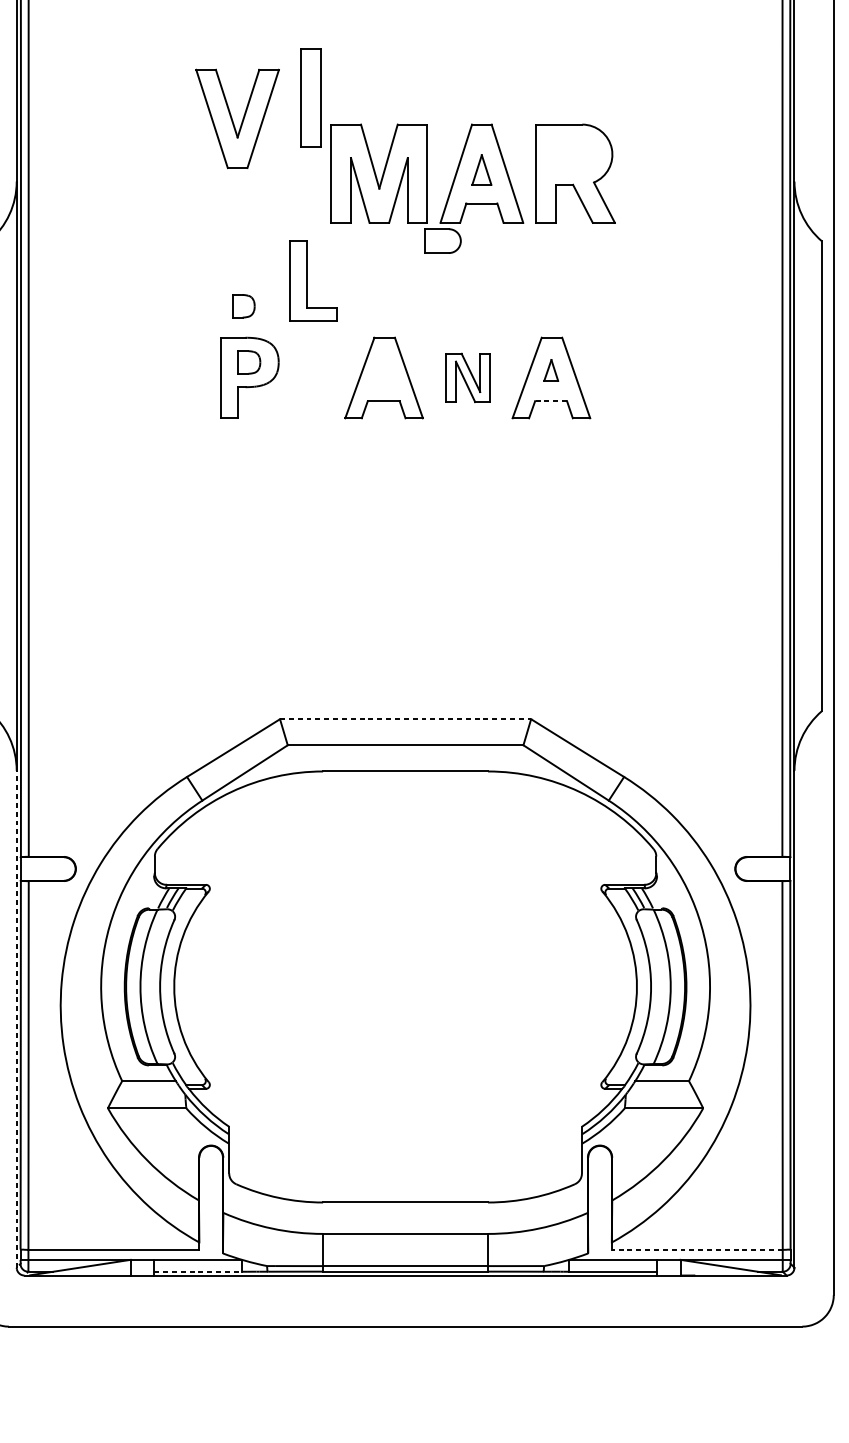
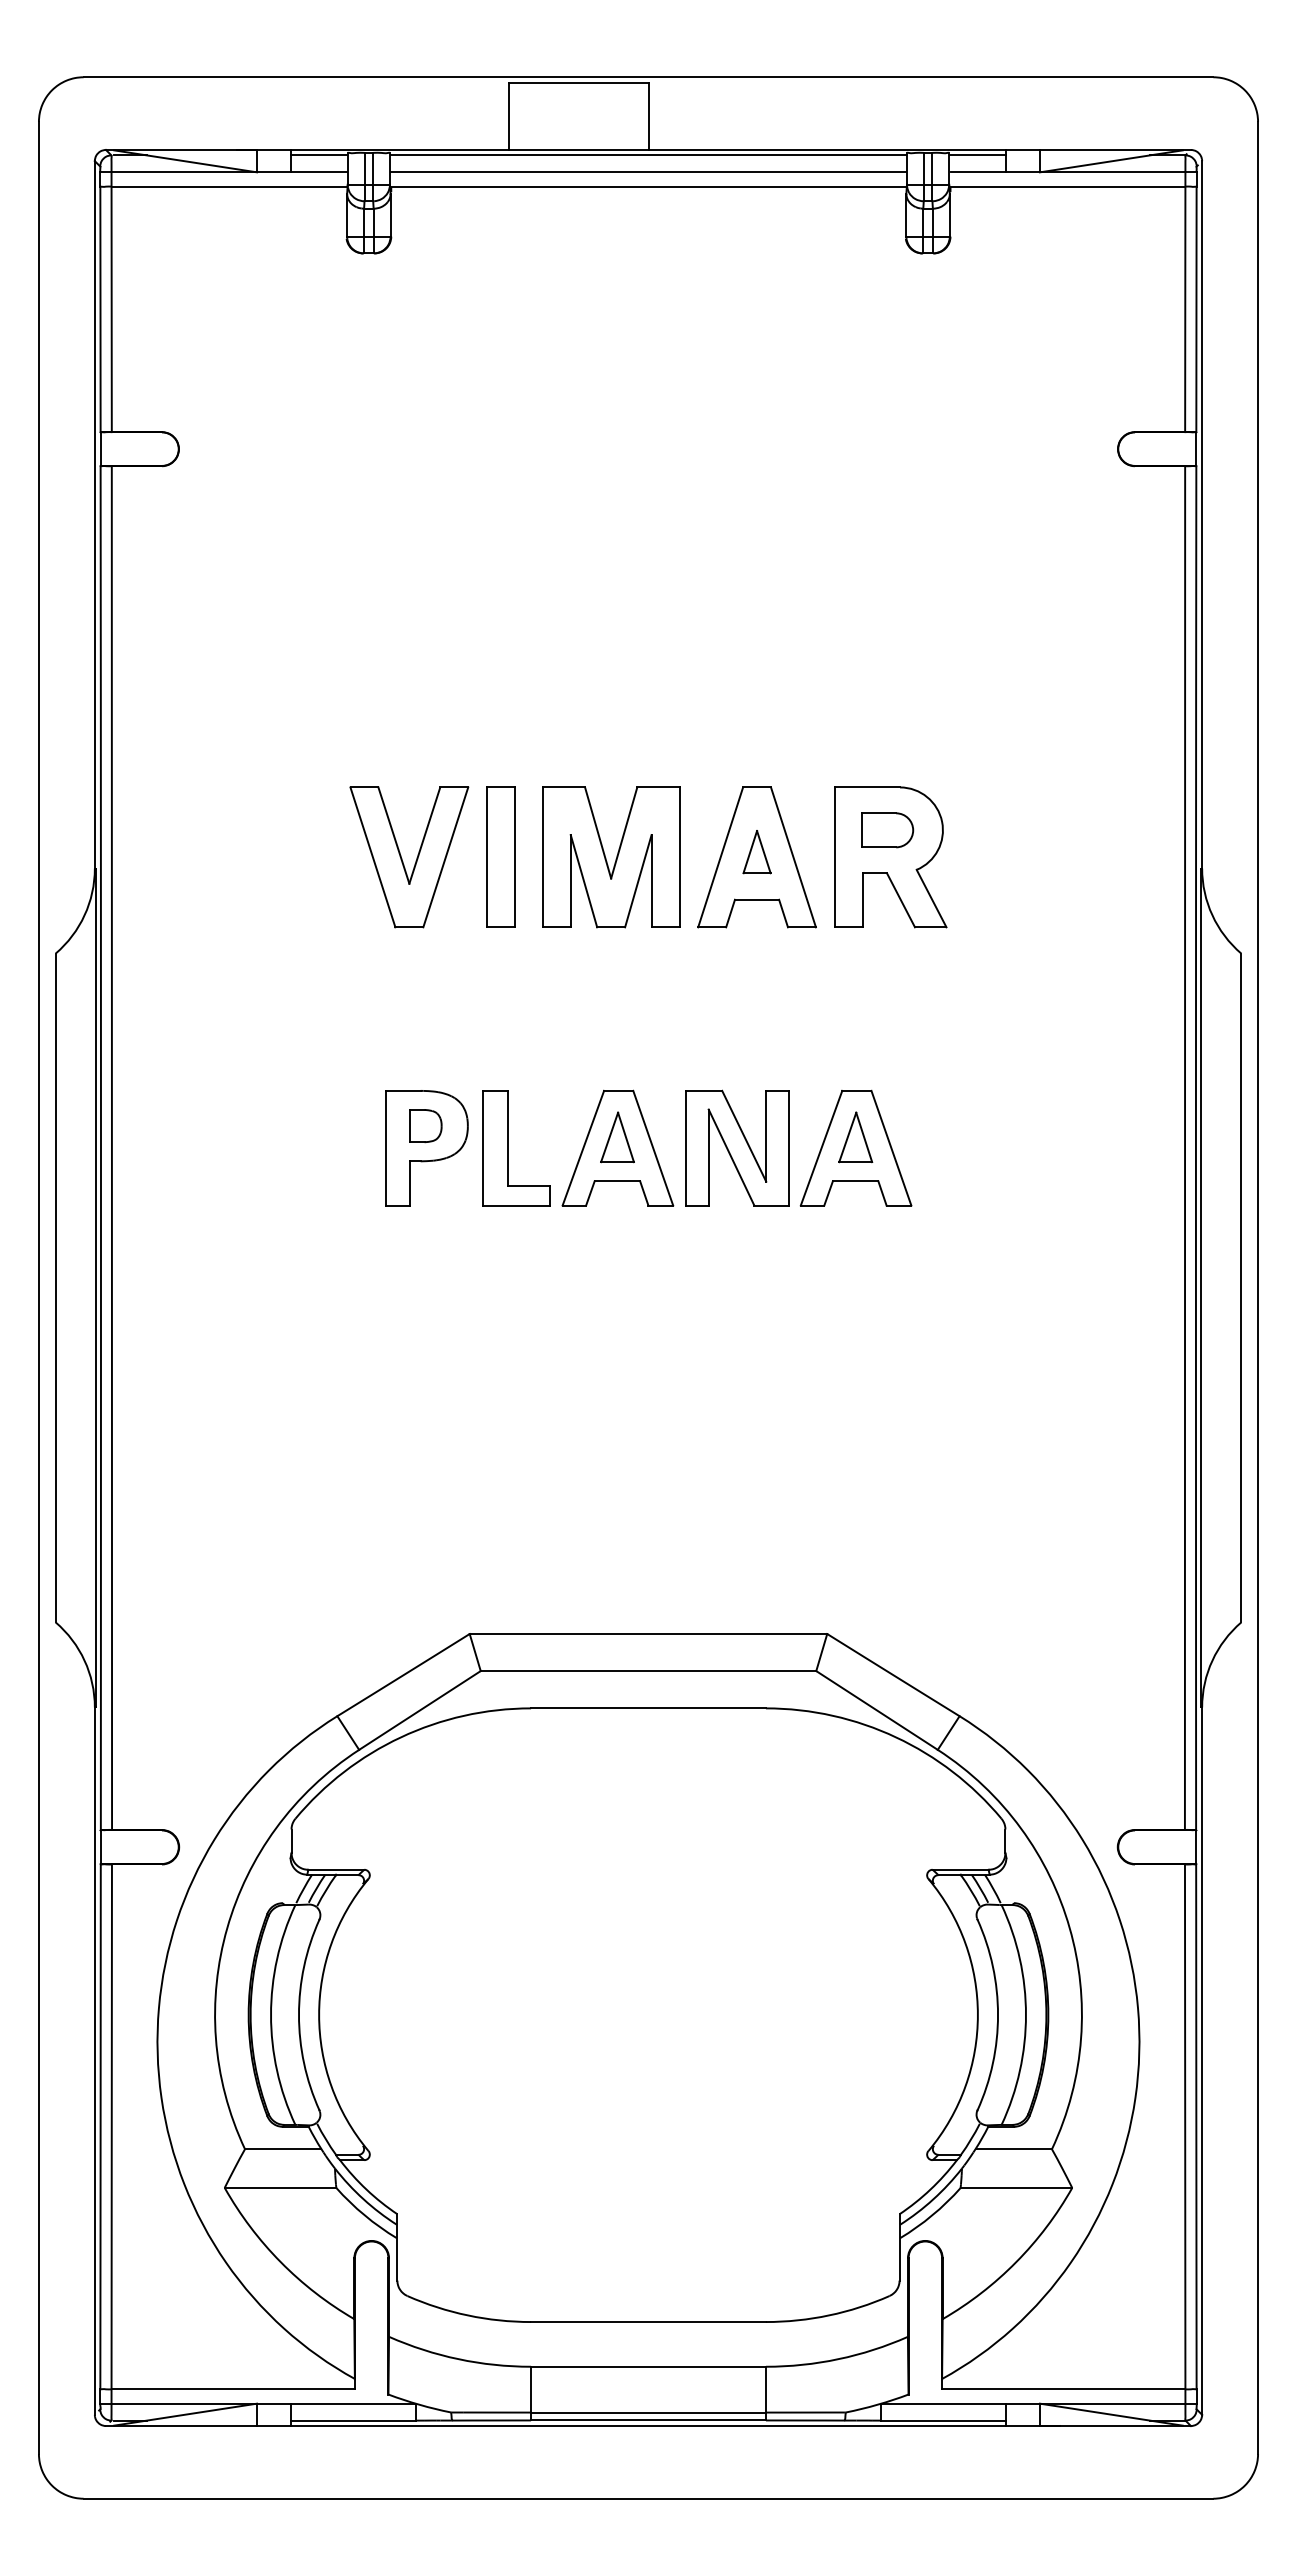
part: (310, 97) -> (500, 856), moved
part: (241, 121) -> (415, 860), moved
part: (442, 241) -> (887, 830), moved
part: (307, 281) -> (508, 1148), moved
part: (243, 306) -> (417, 1046), removed
part: (383, 370) -> (617, 1137), added
part: (551, 370) -> (855, 1137), size x1.67
part: (468, 377) -> (737, 1147), size x1.67
line: (551, 401) -> (855, 1181), dashed -> solid
line: (405, 719) -> (648, 1634), dashed -> solid
line: (16, 1019) -> (94, 2061), dashed -> solid
line: (697, 1249) -> (1063, 2389), dashed -> solid
line: (198, 1271) -> (353, 2420), dashed -> solid

